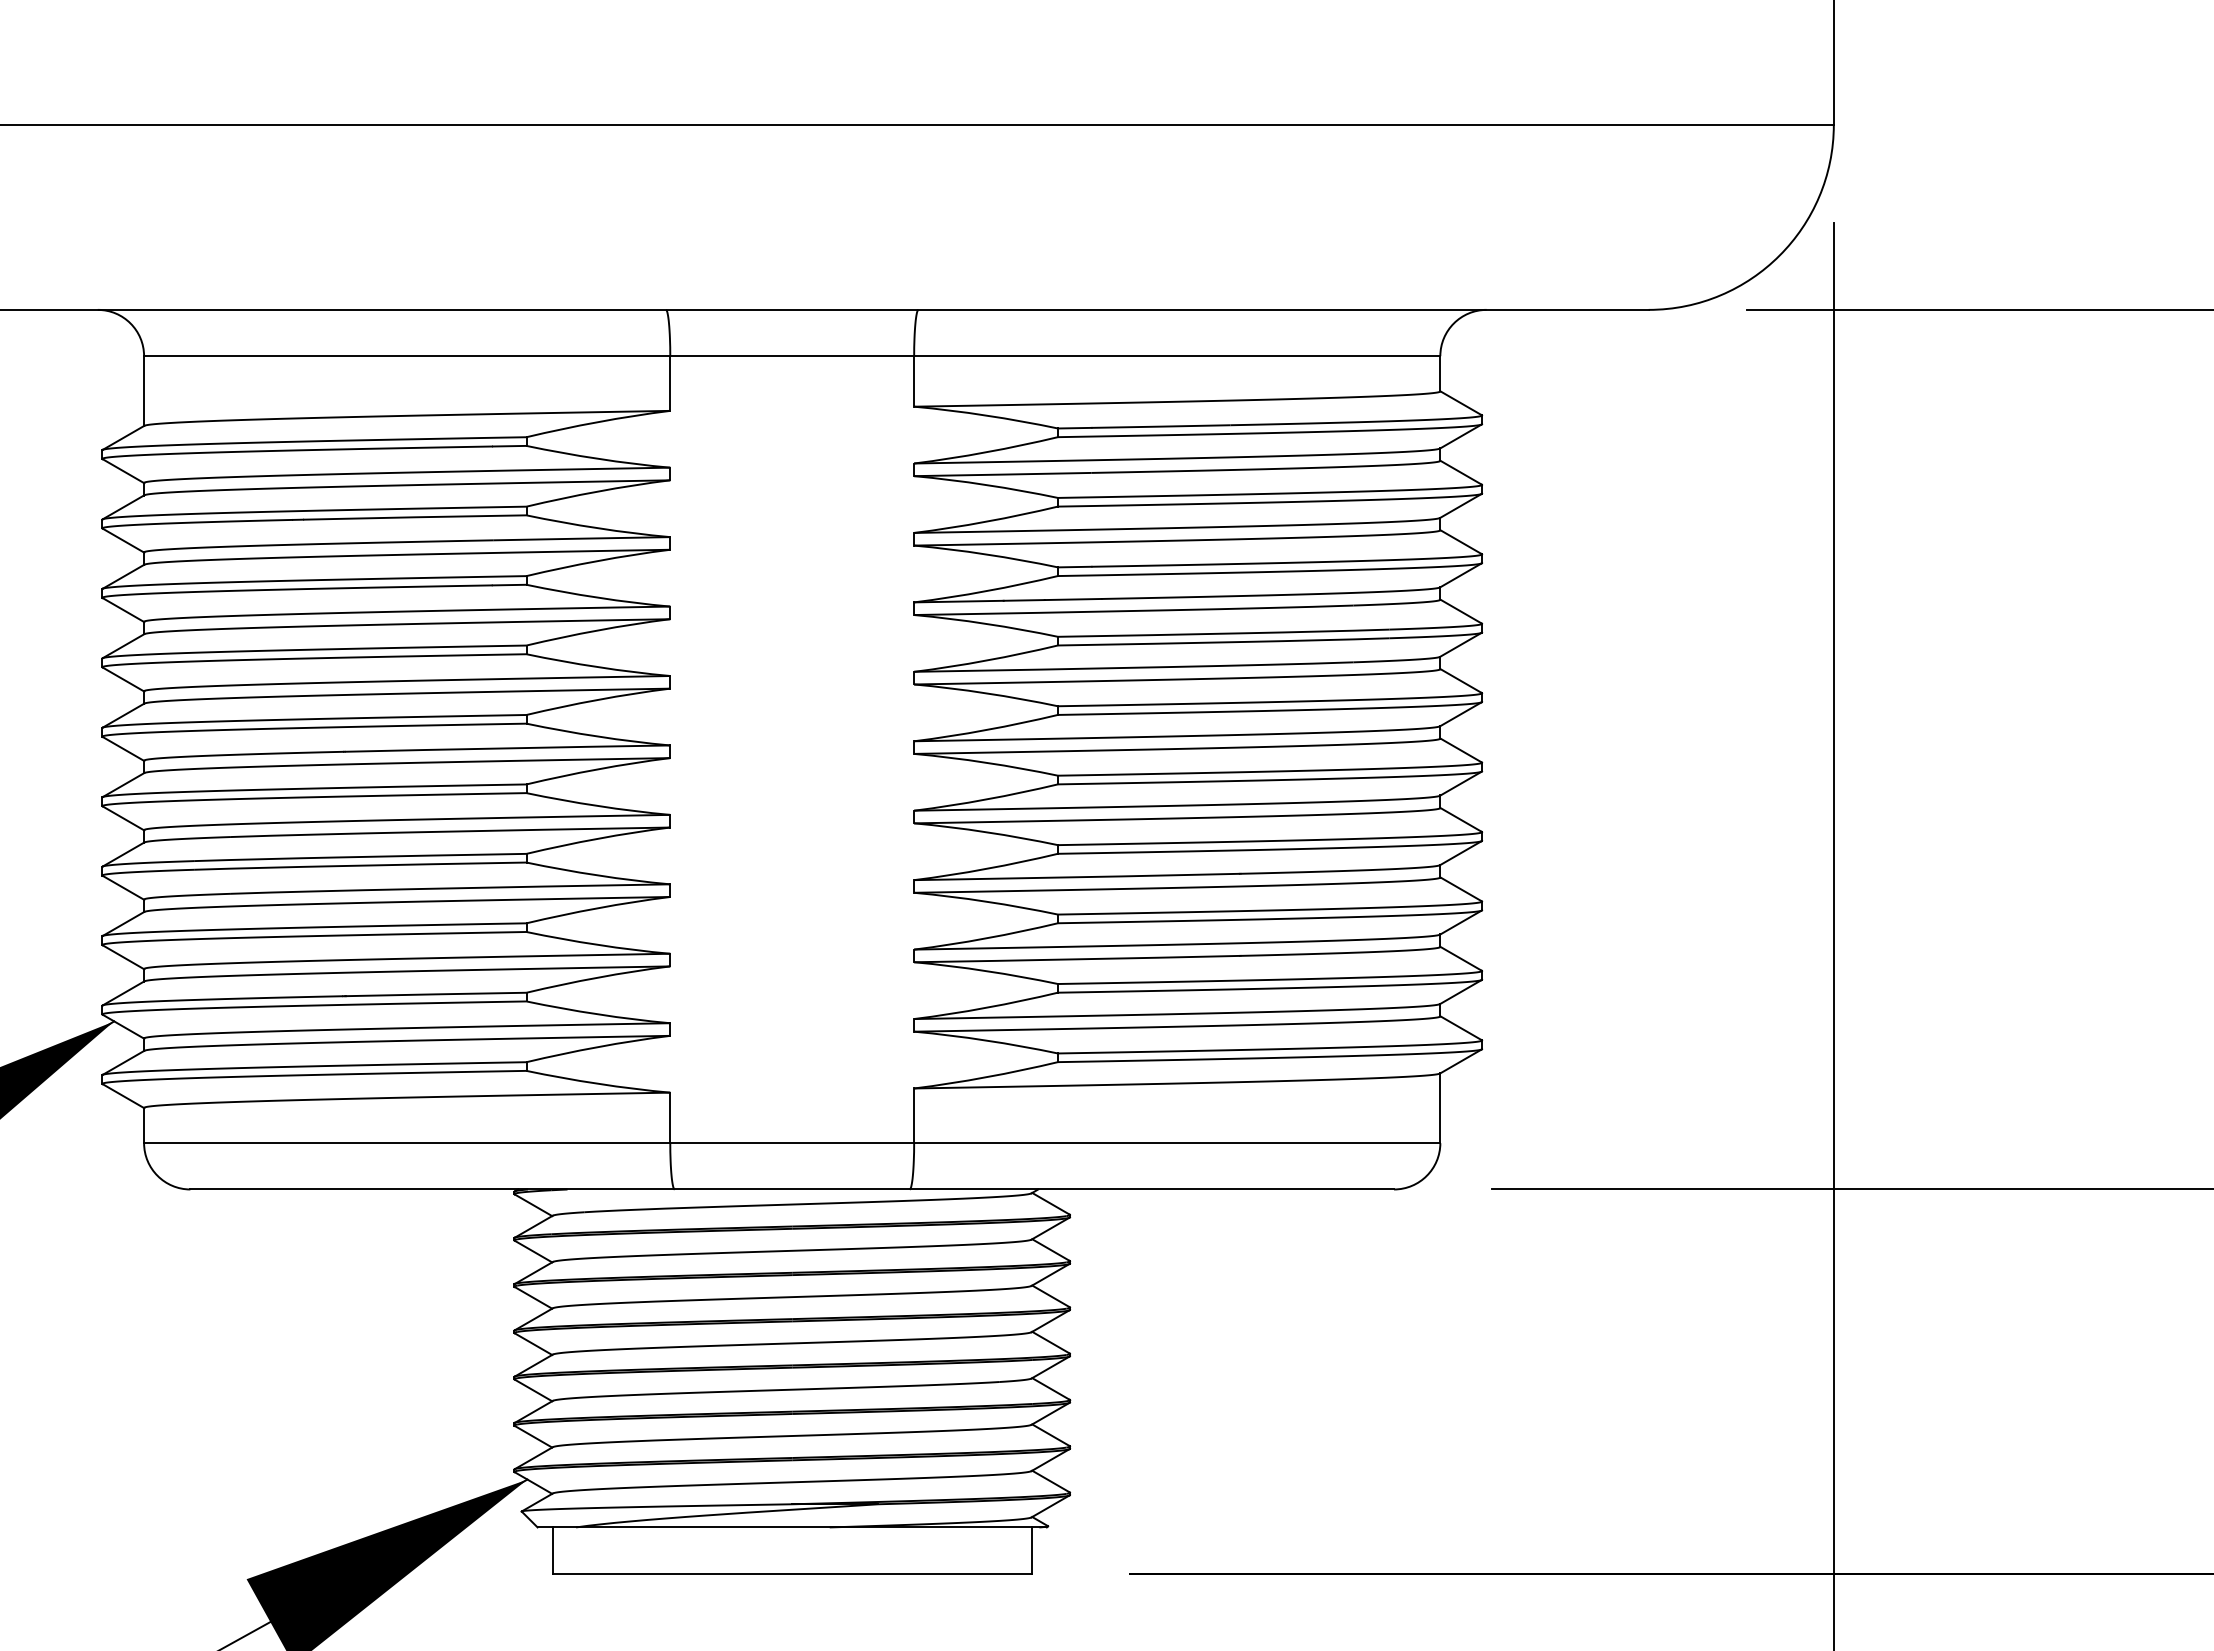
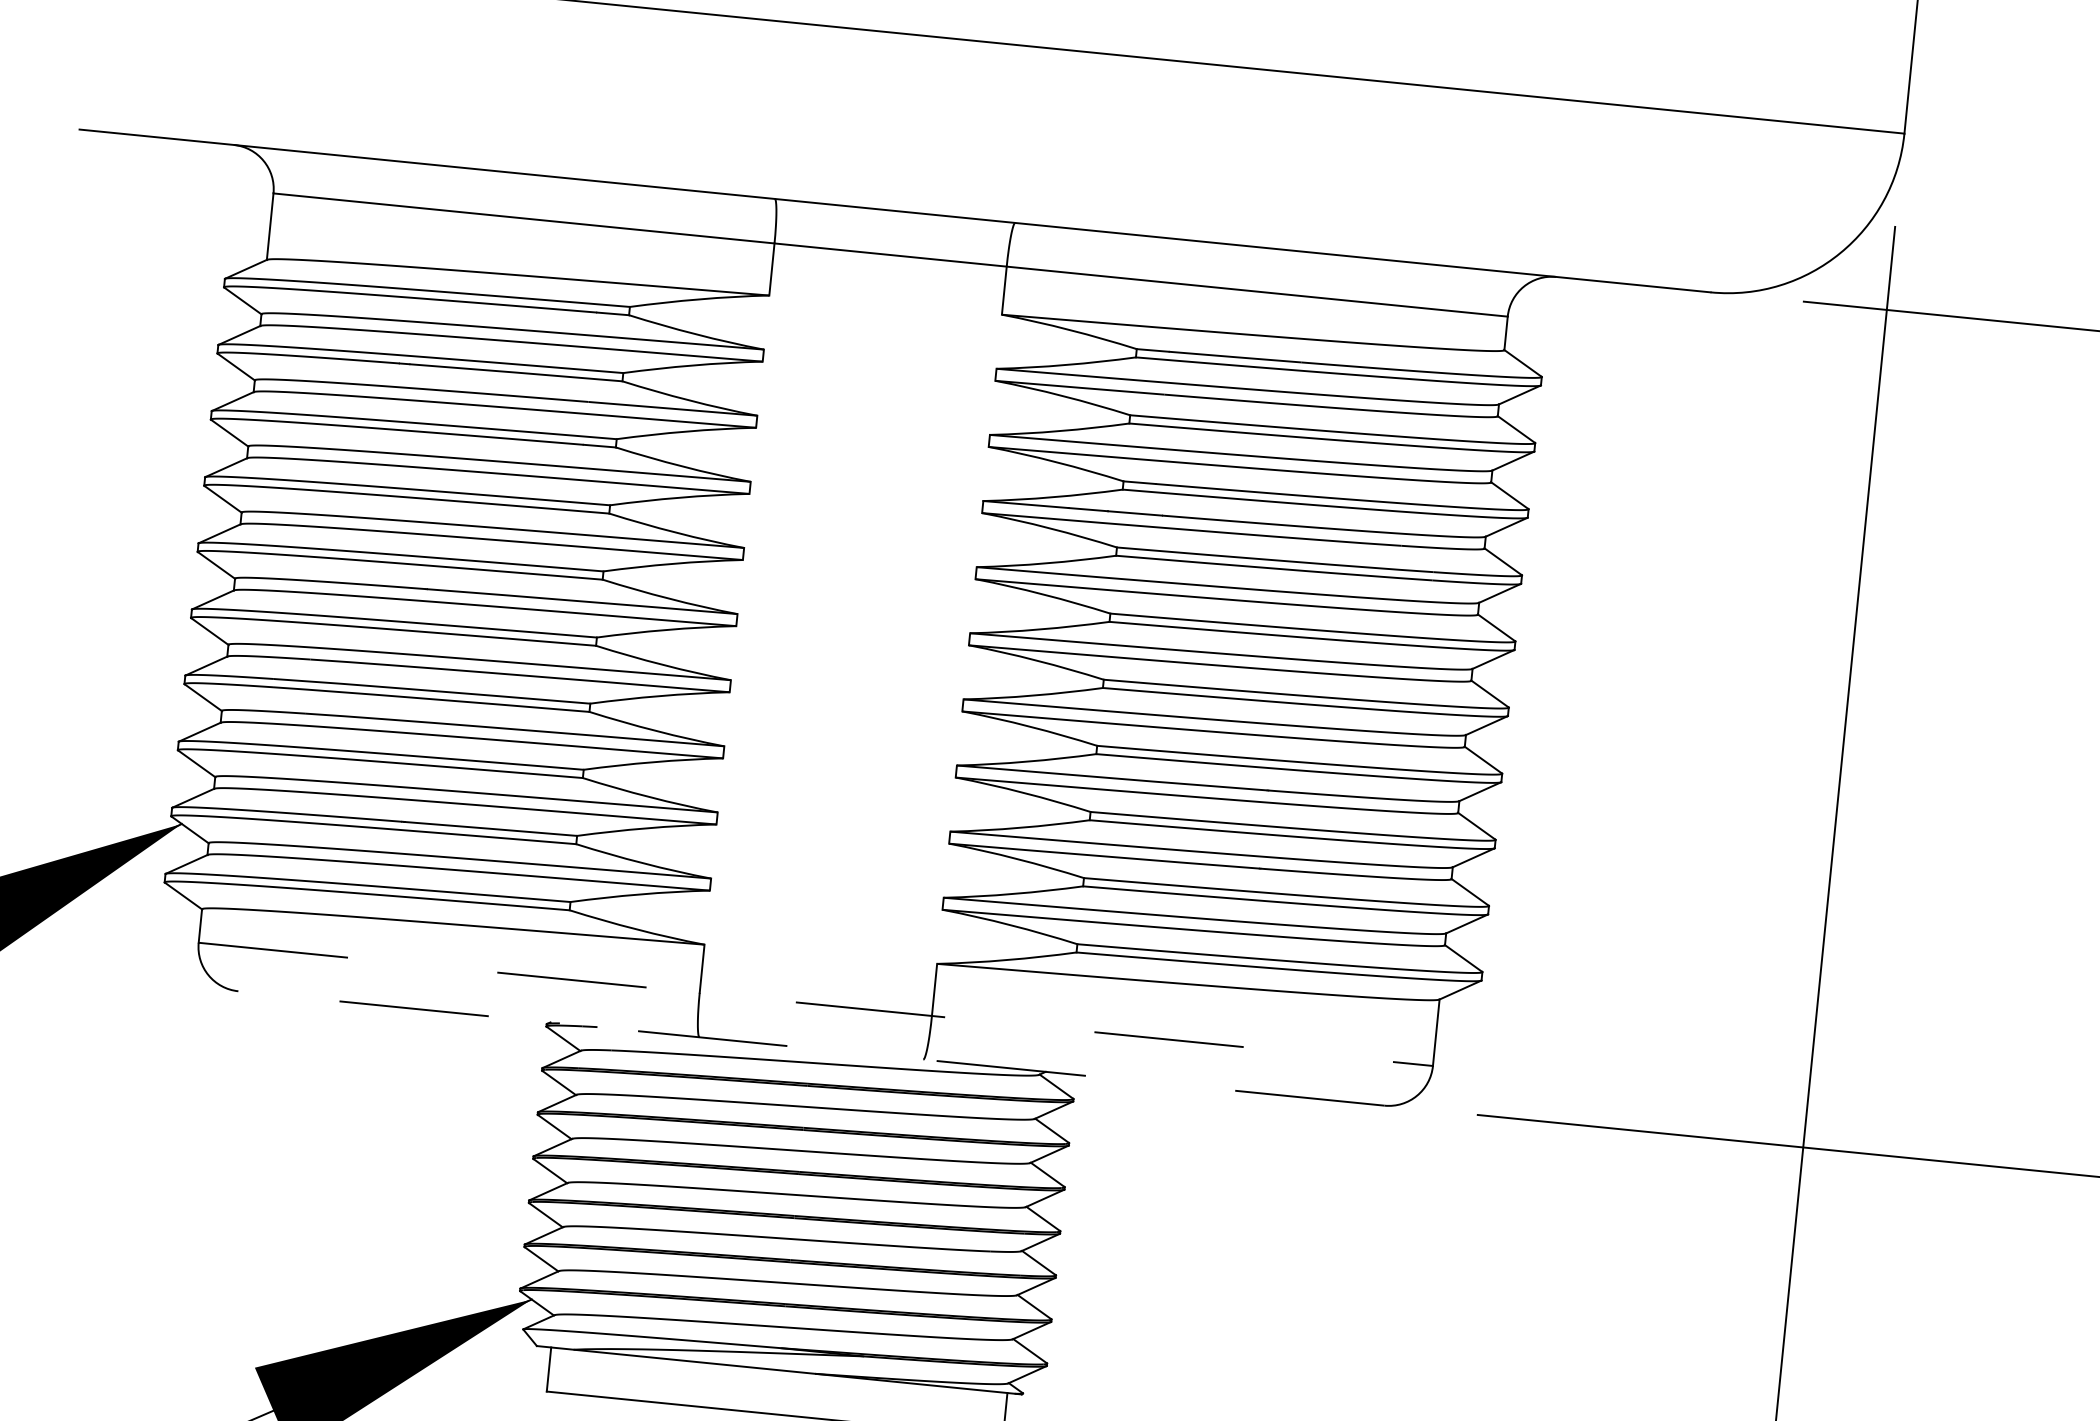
line: (792, 1143) -> (816, 1004), solid -> dashed
line: (792, 1189) -> (811, 1048), solid -> dashed

